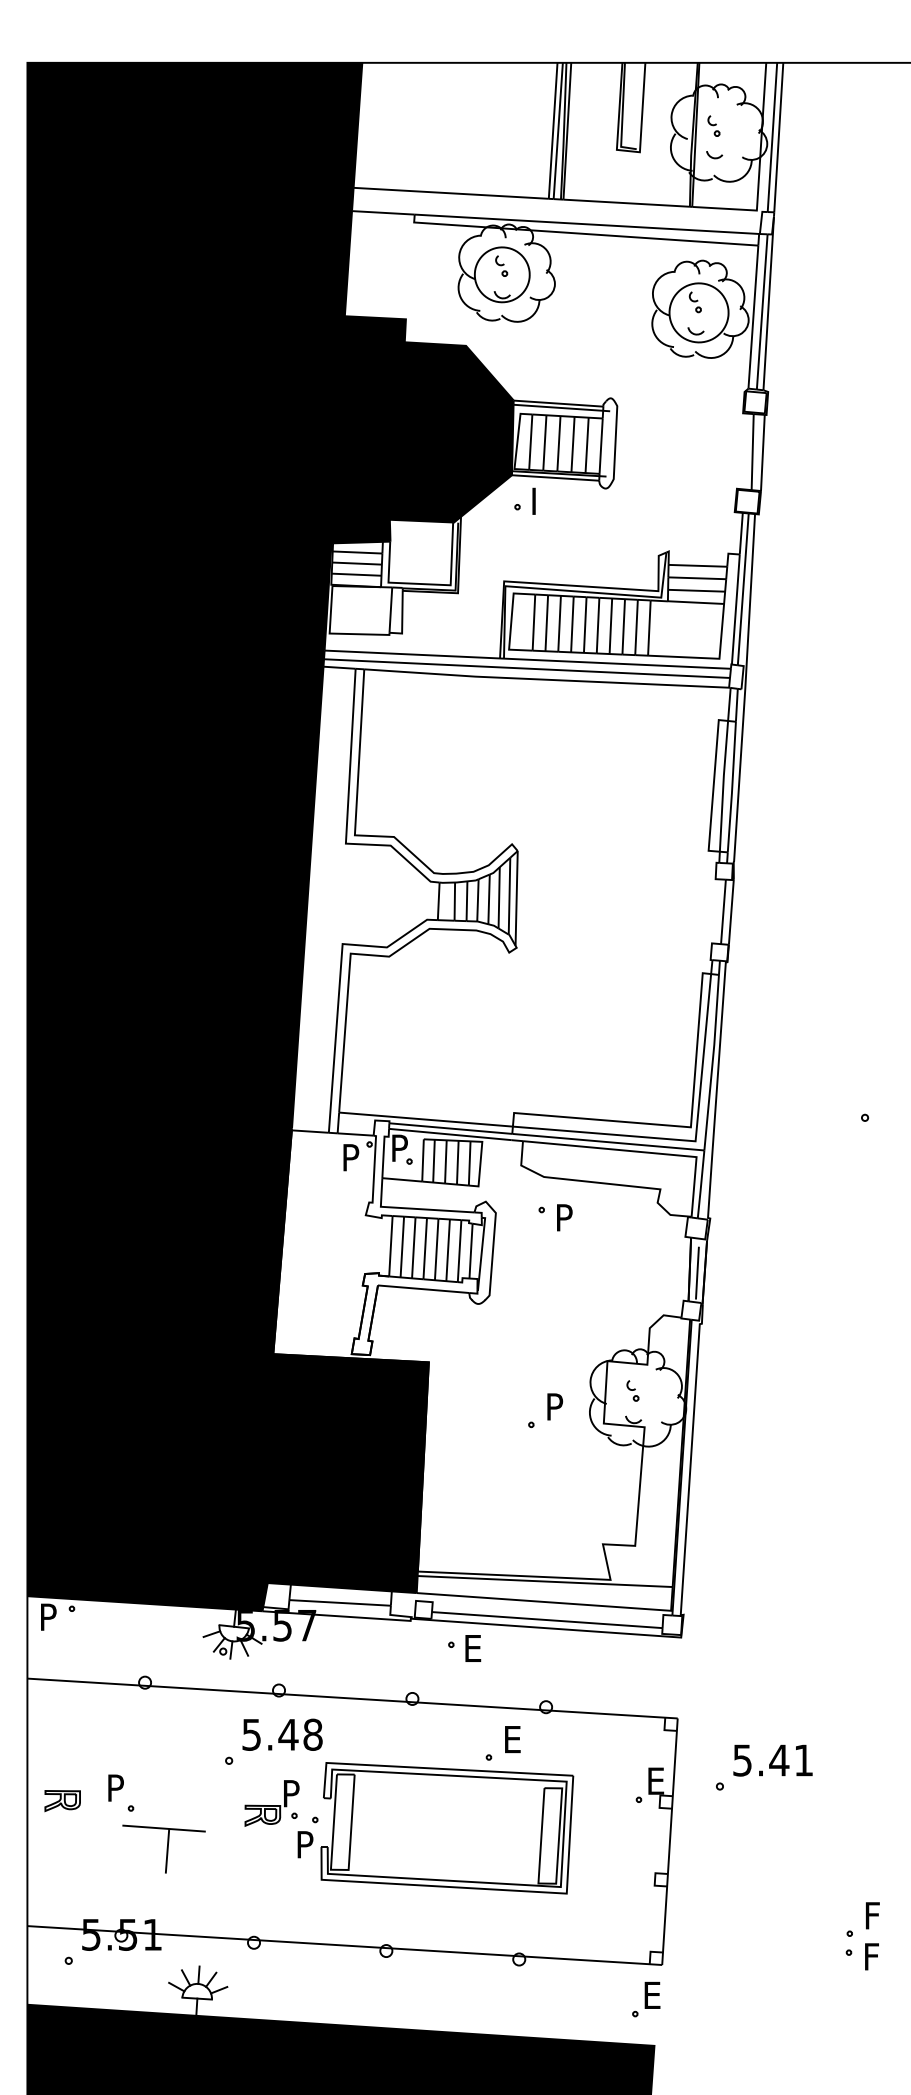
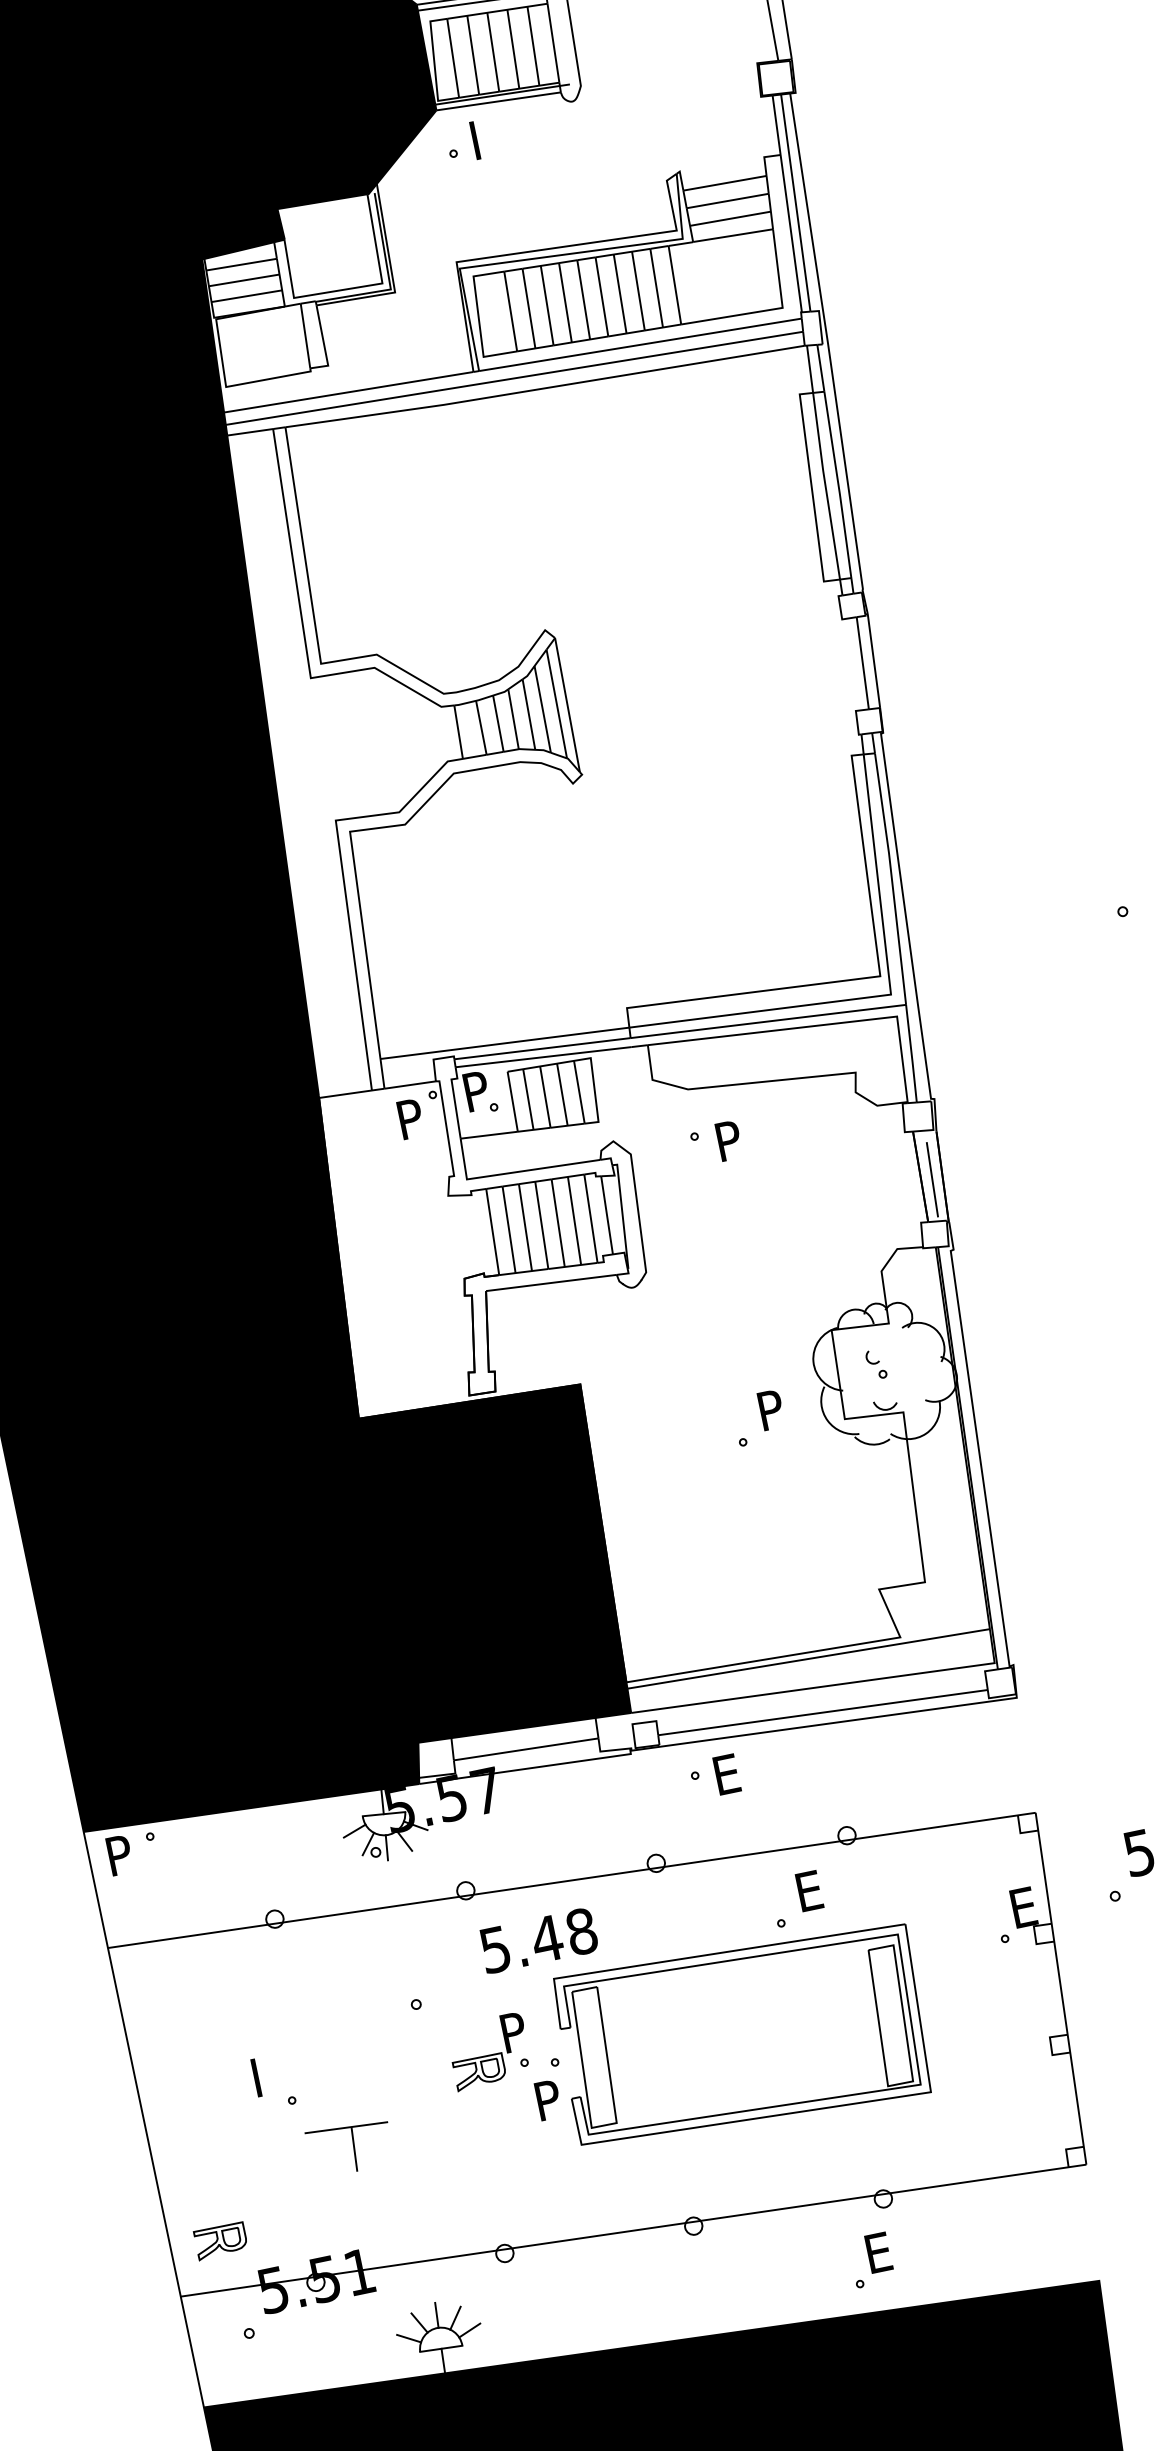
text: (282, 1734) -> (538, 1940), moved
text: (117, 1782) -> (265, 2067), P -> I
part: (62, 1801) -> (220, 2241), moved
part: (163, 1848) -> (349, 2147), size x0.7
part: (646, 1999) -> (871, 2260), moved

